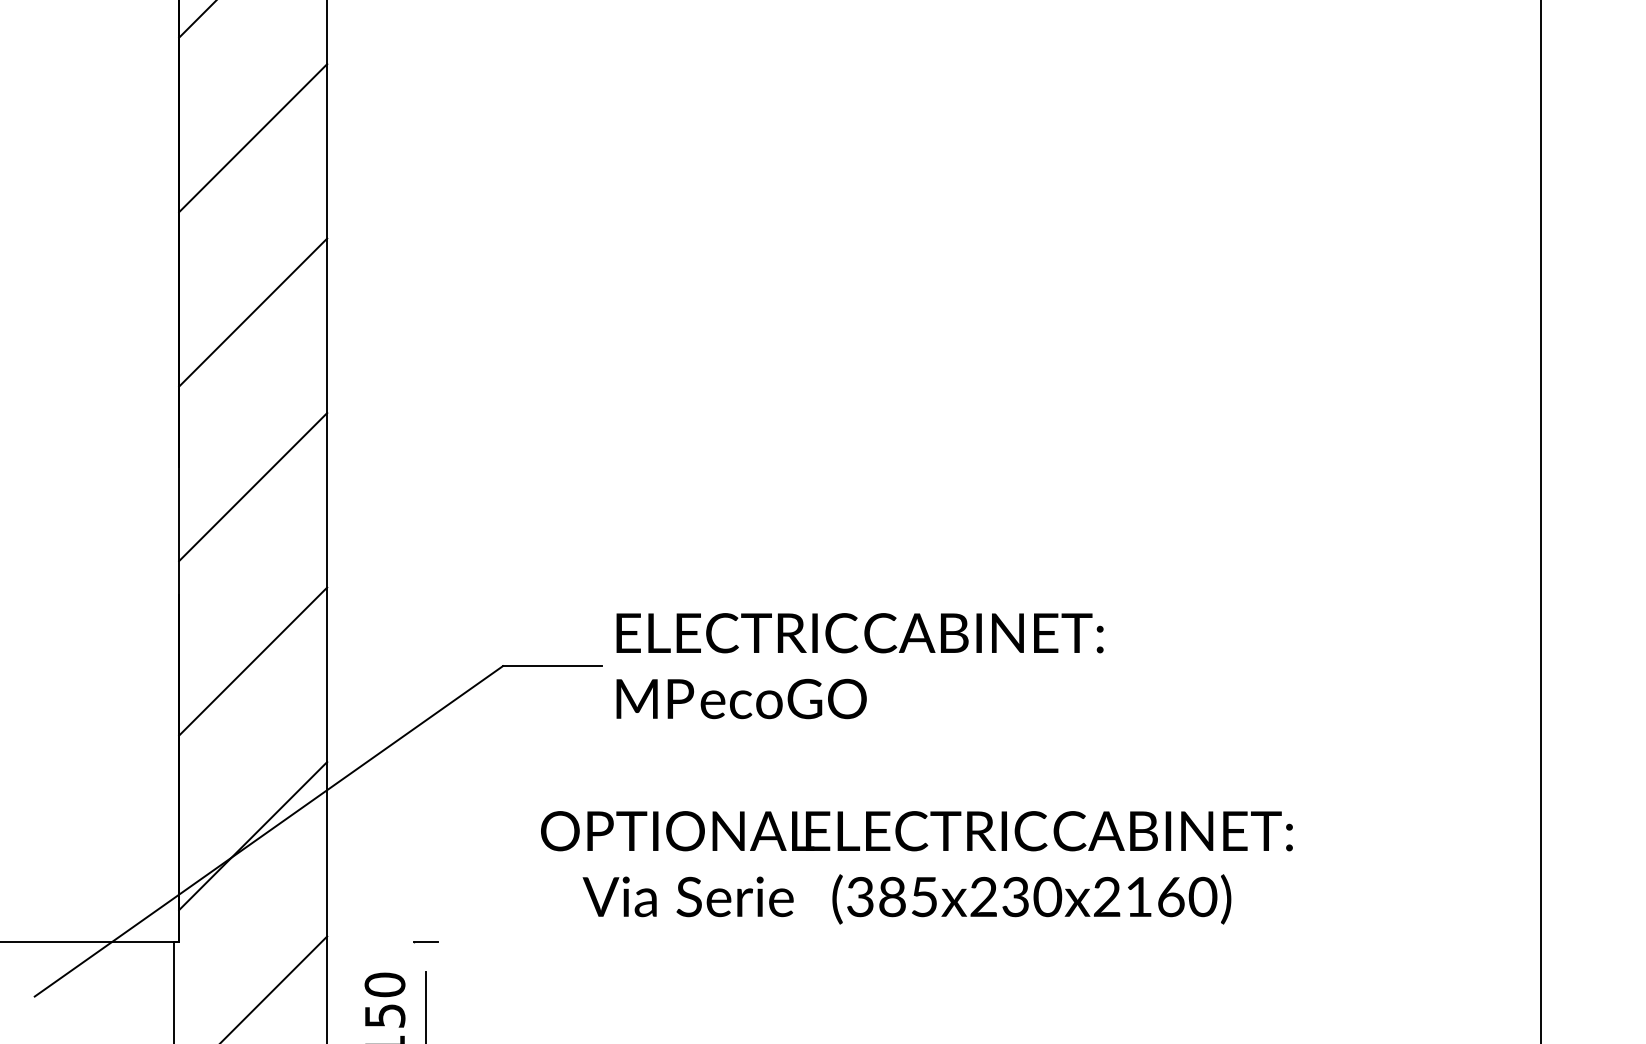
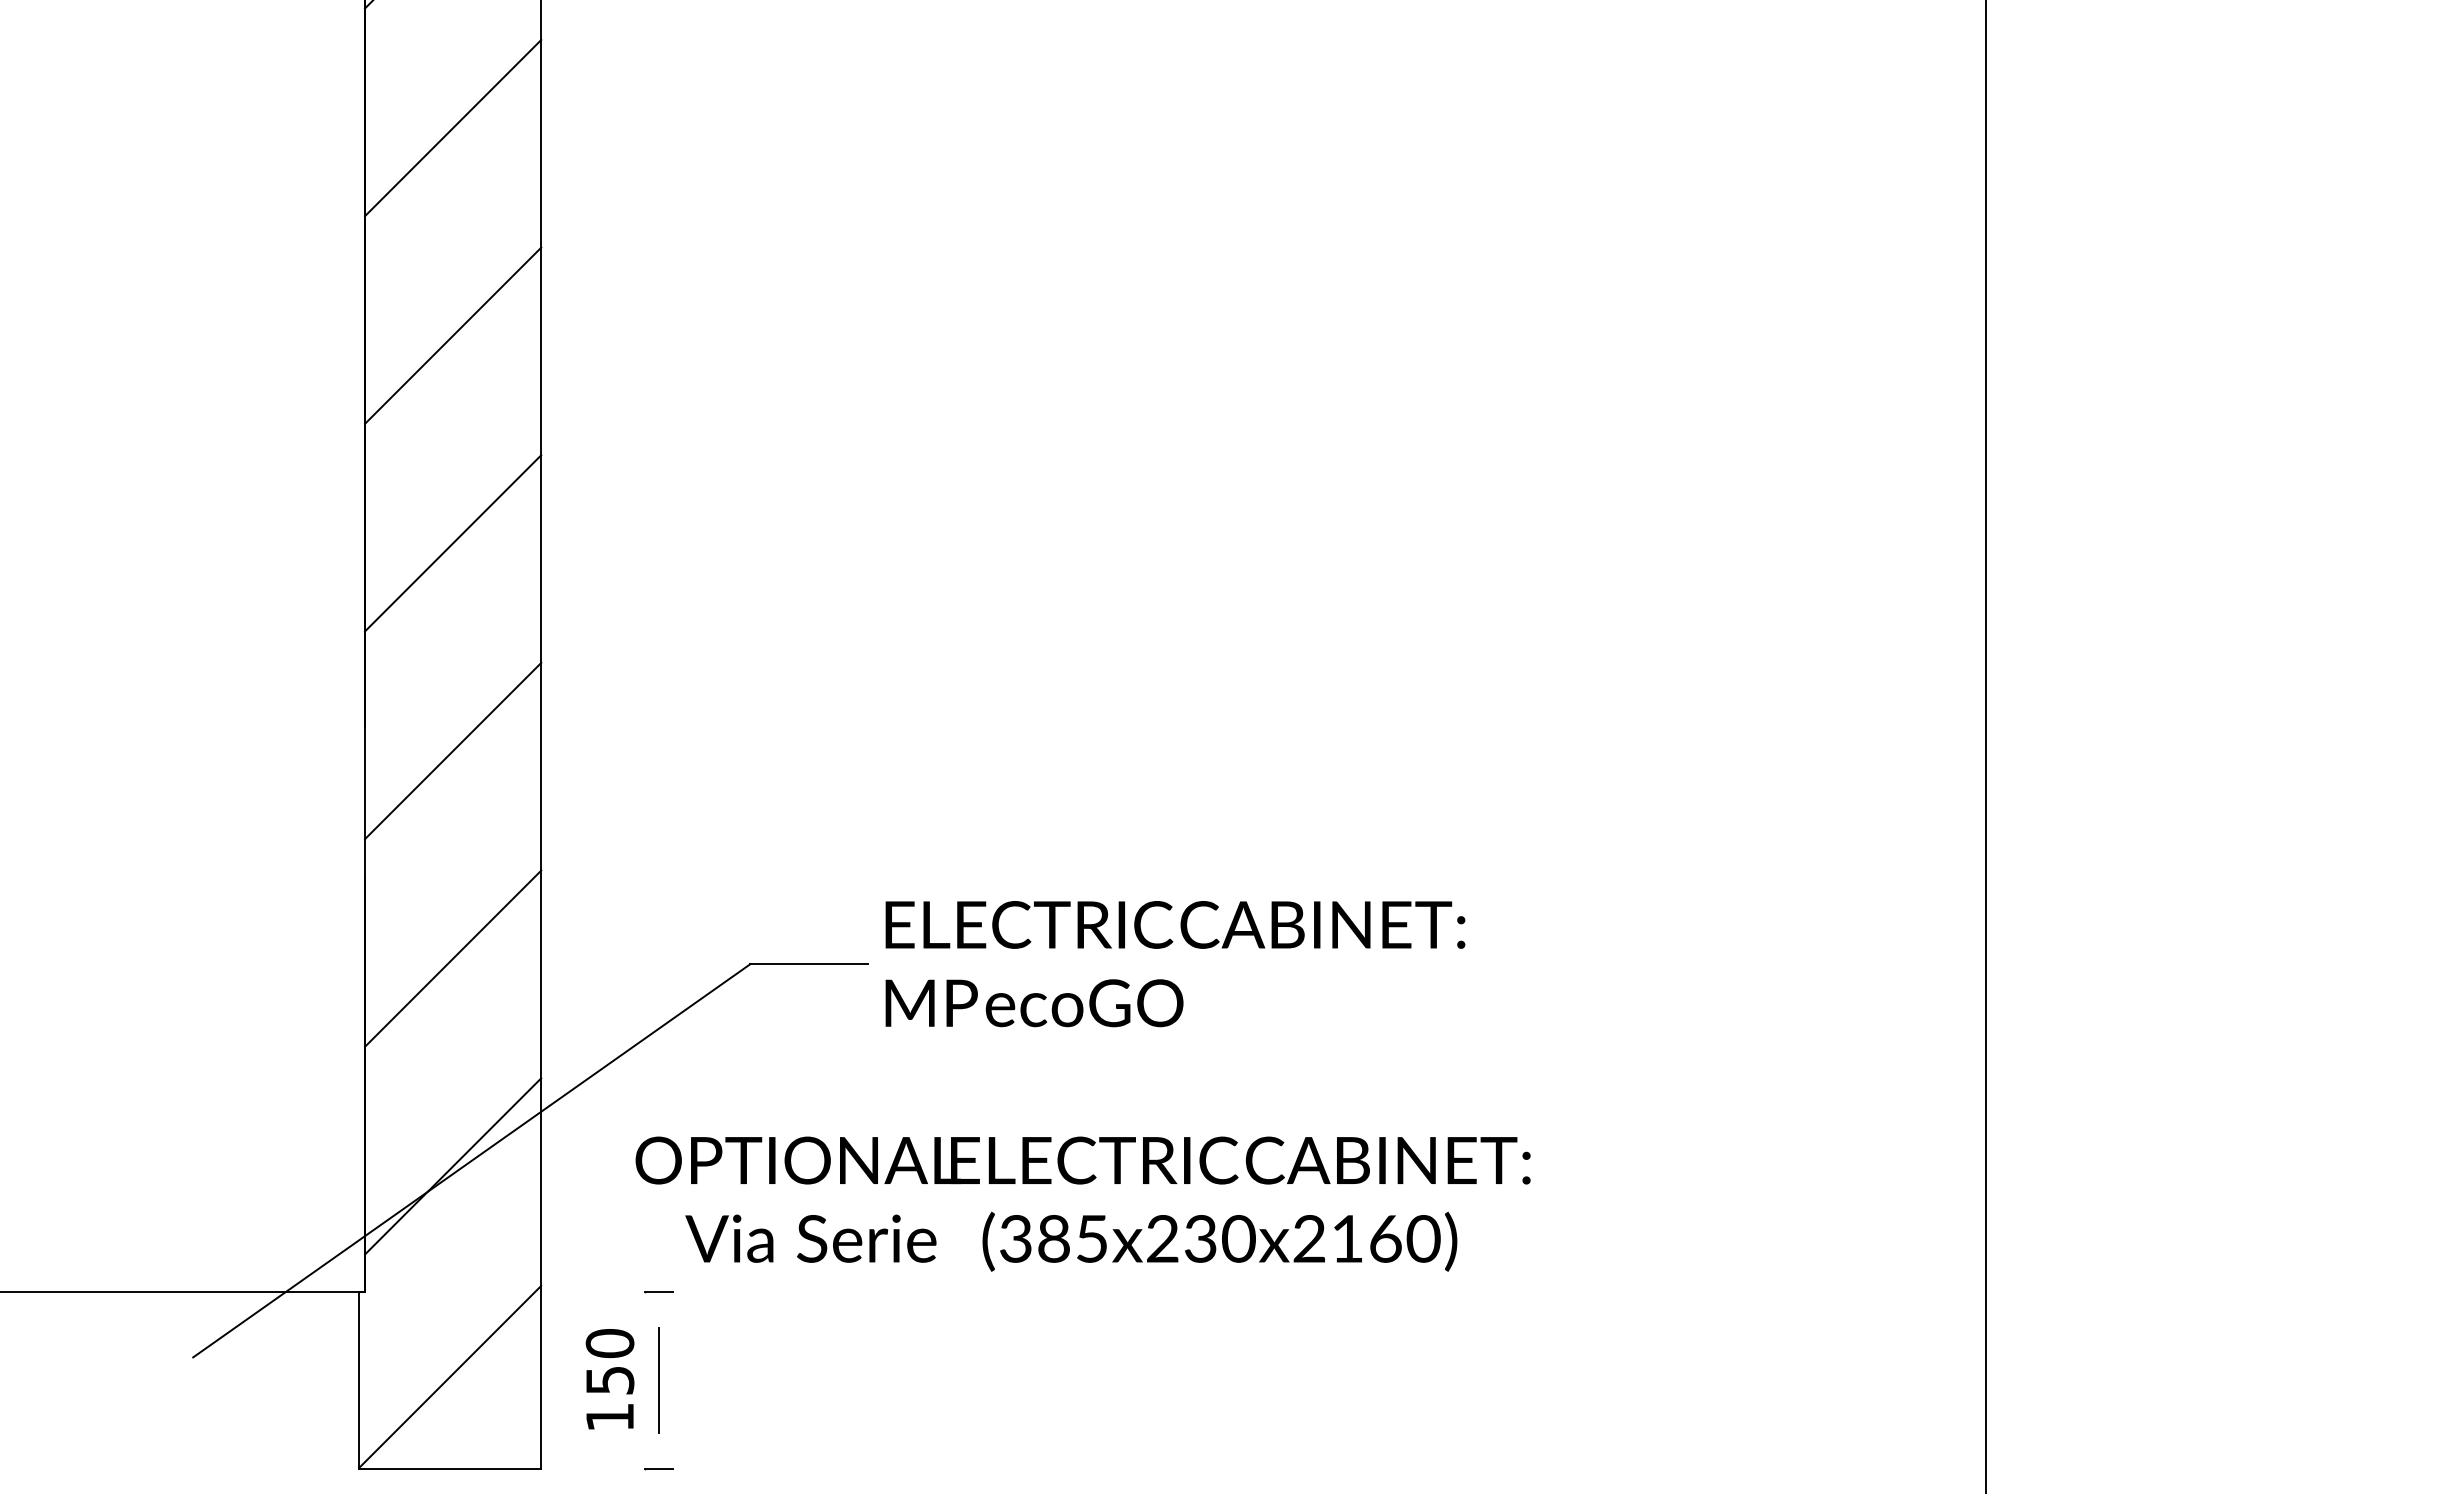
text: (916, 867) -> (1082, 1203), moved

